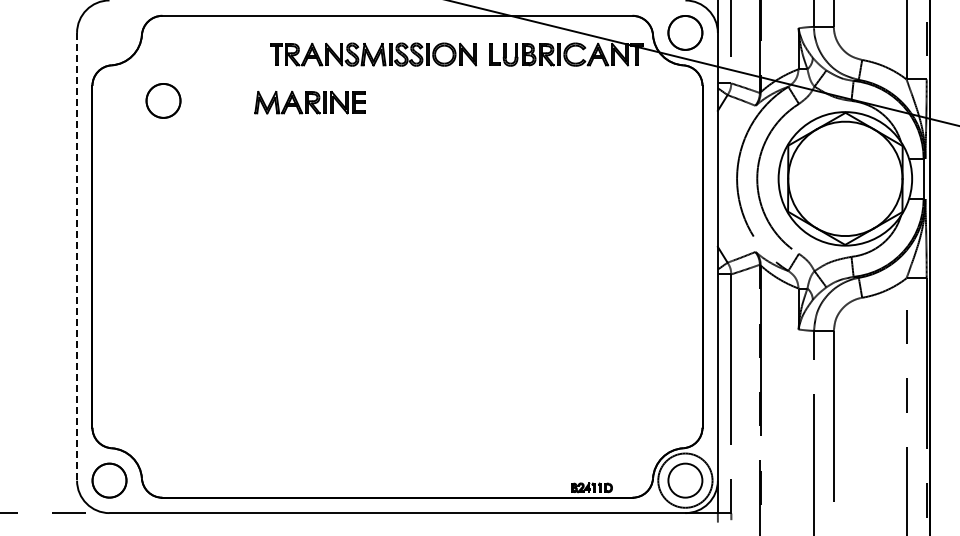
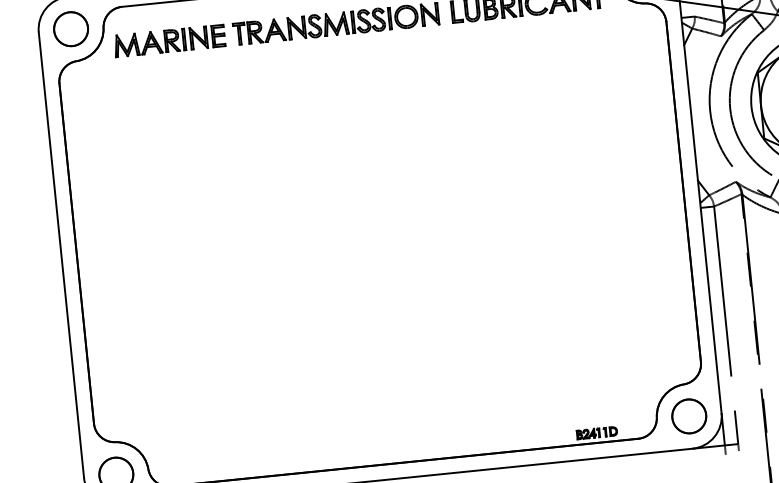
circle: (163, 100) -> (71, 28), moved
part: (309, 102) -> (168, 40), moved
line: (77, 256) -> (61, 254), dashed -> solid
circle: (685, 480) -> (689, 416), size x0.62

